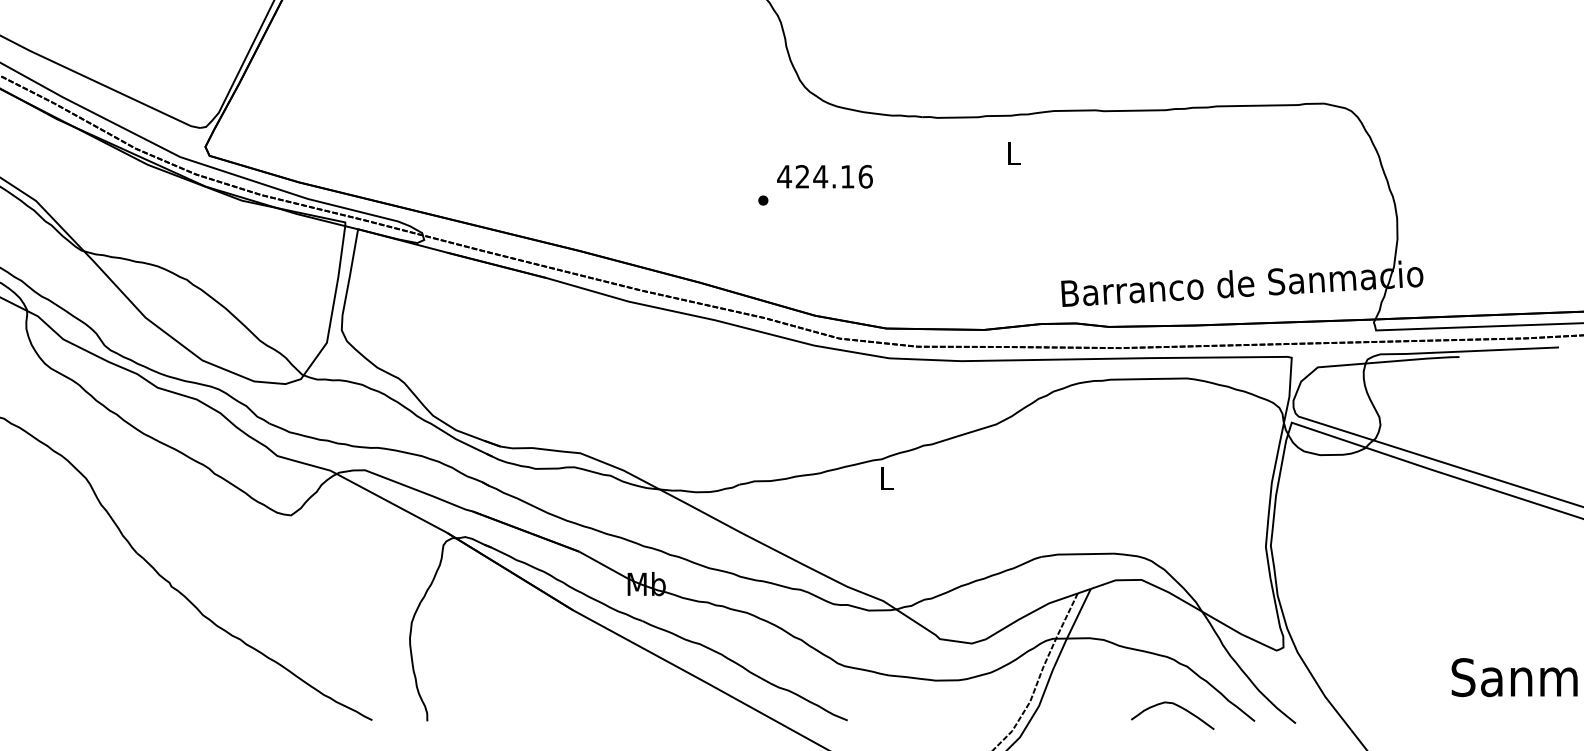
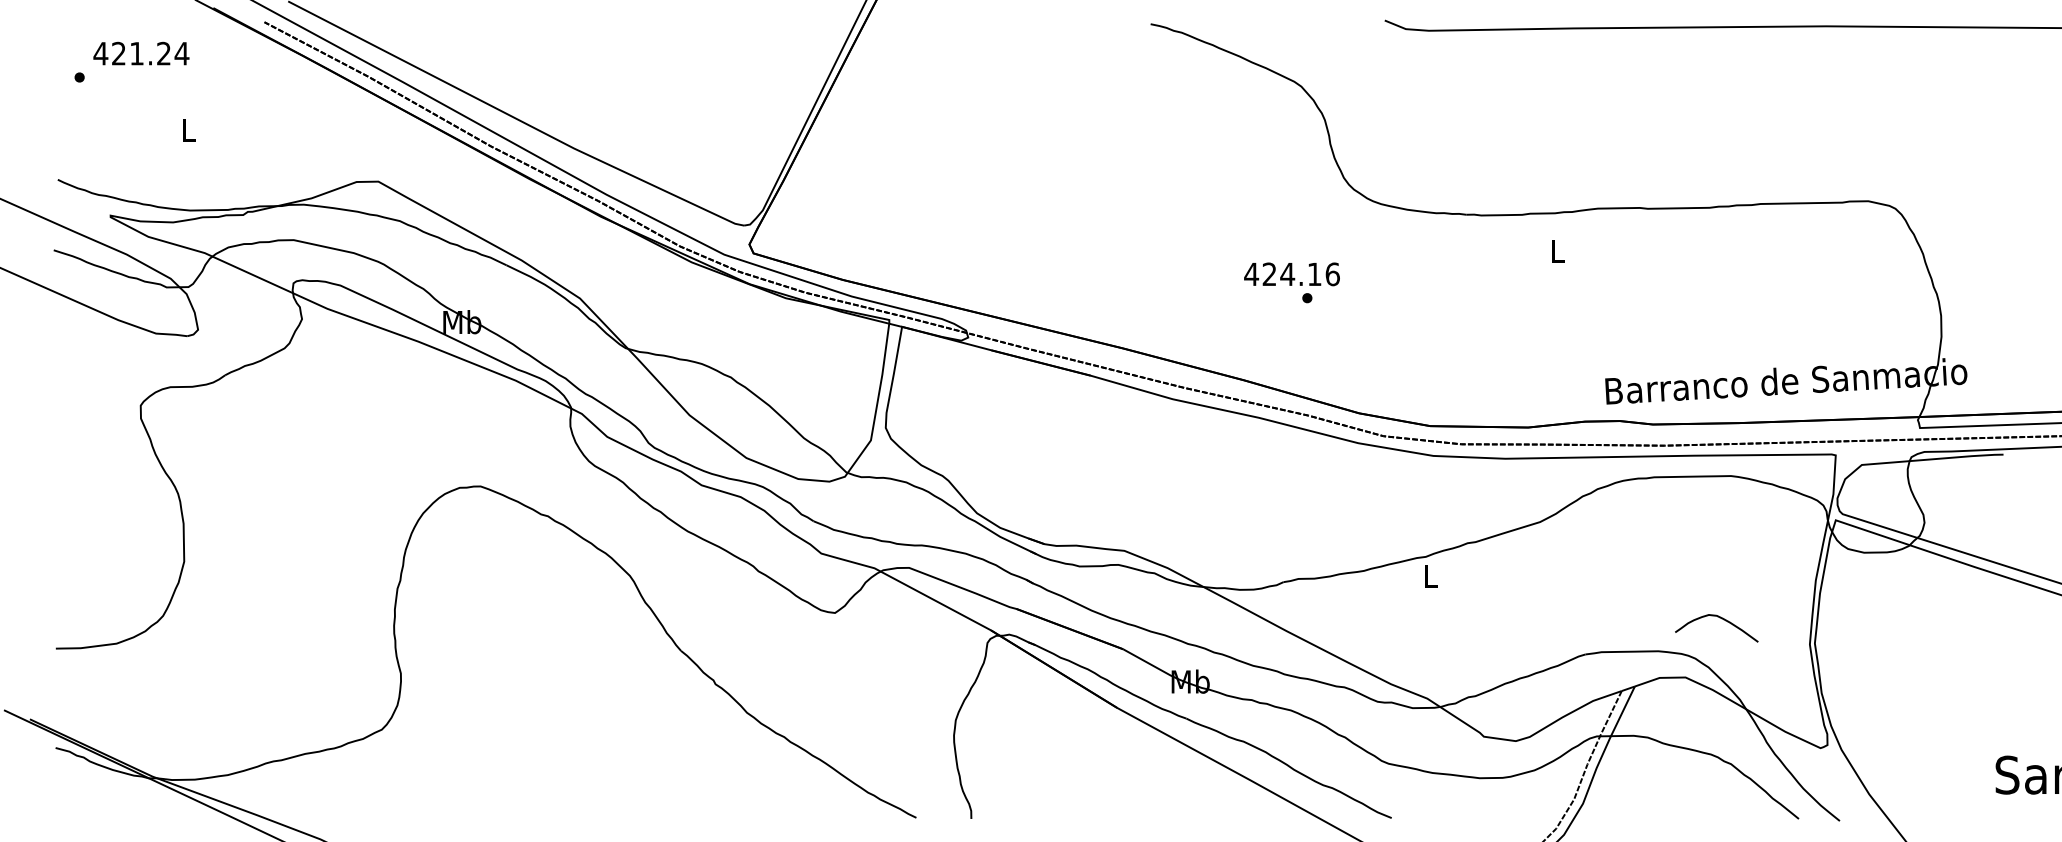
text: (824, 176) -> (1291, 274), moved
curve: (1177, 706) -> (1721, 619), moved

